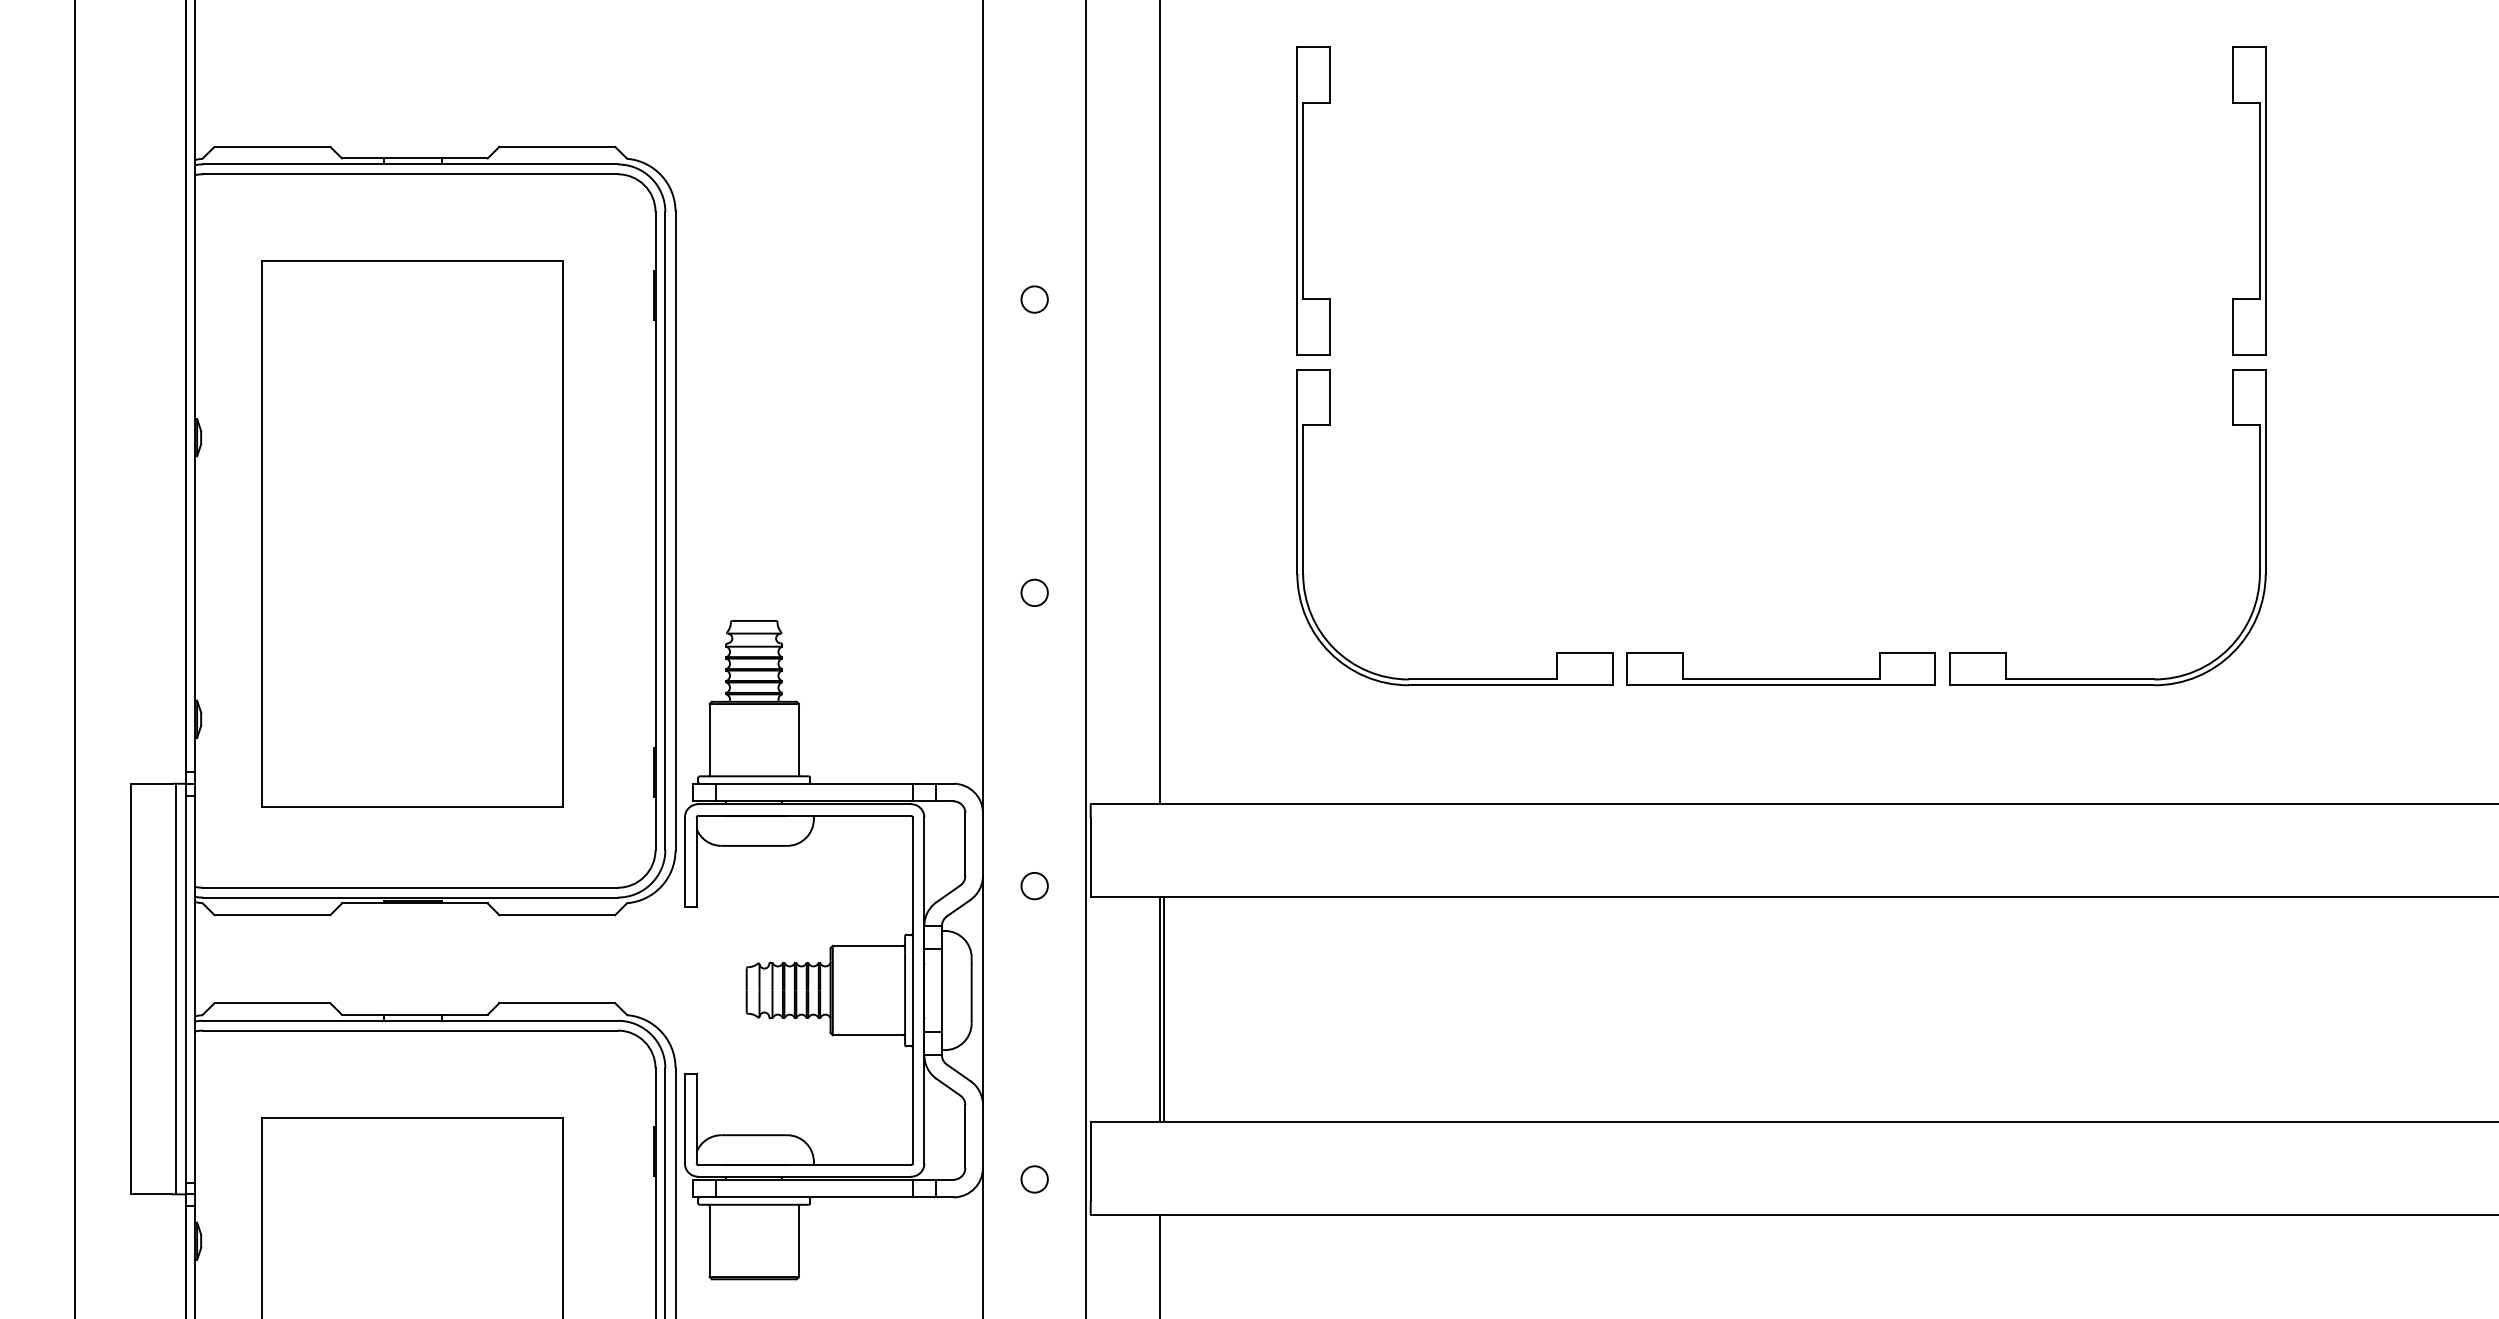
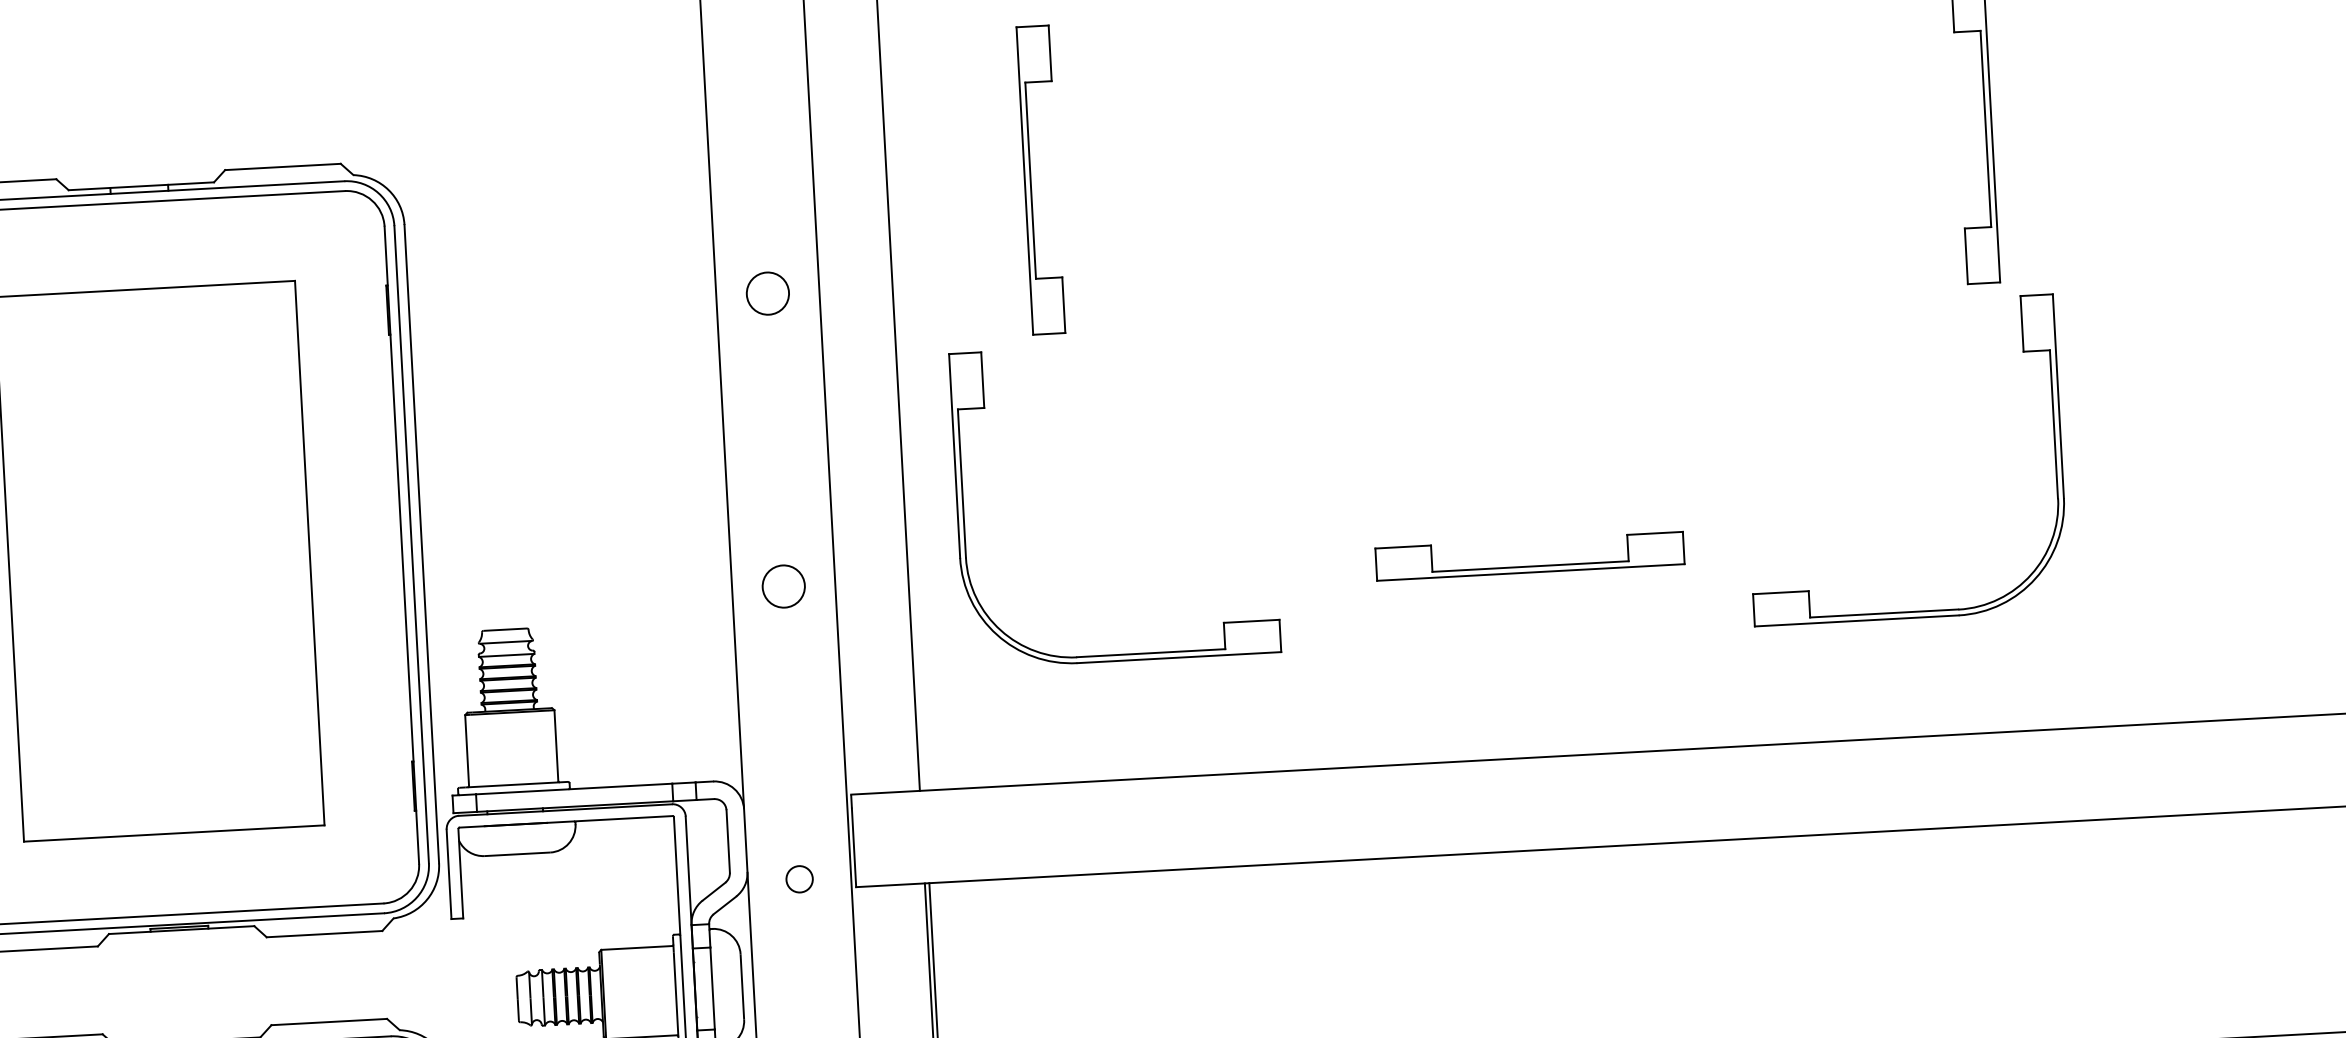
circle: (1034, 299) -> (767, 293), size x1.6
part: (1303, 527) -> (963, 511), moved
circle: (1034, 592) -> (783, 586), size x1.6
part: (1780, 678) -> (1529, 565), moved
part: (2107, 678) -> (1911, 611), moved

